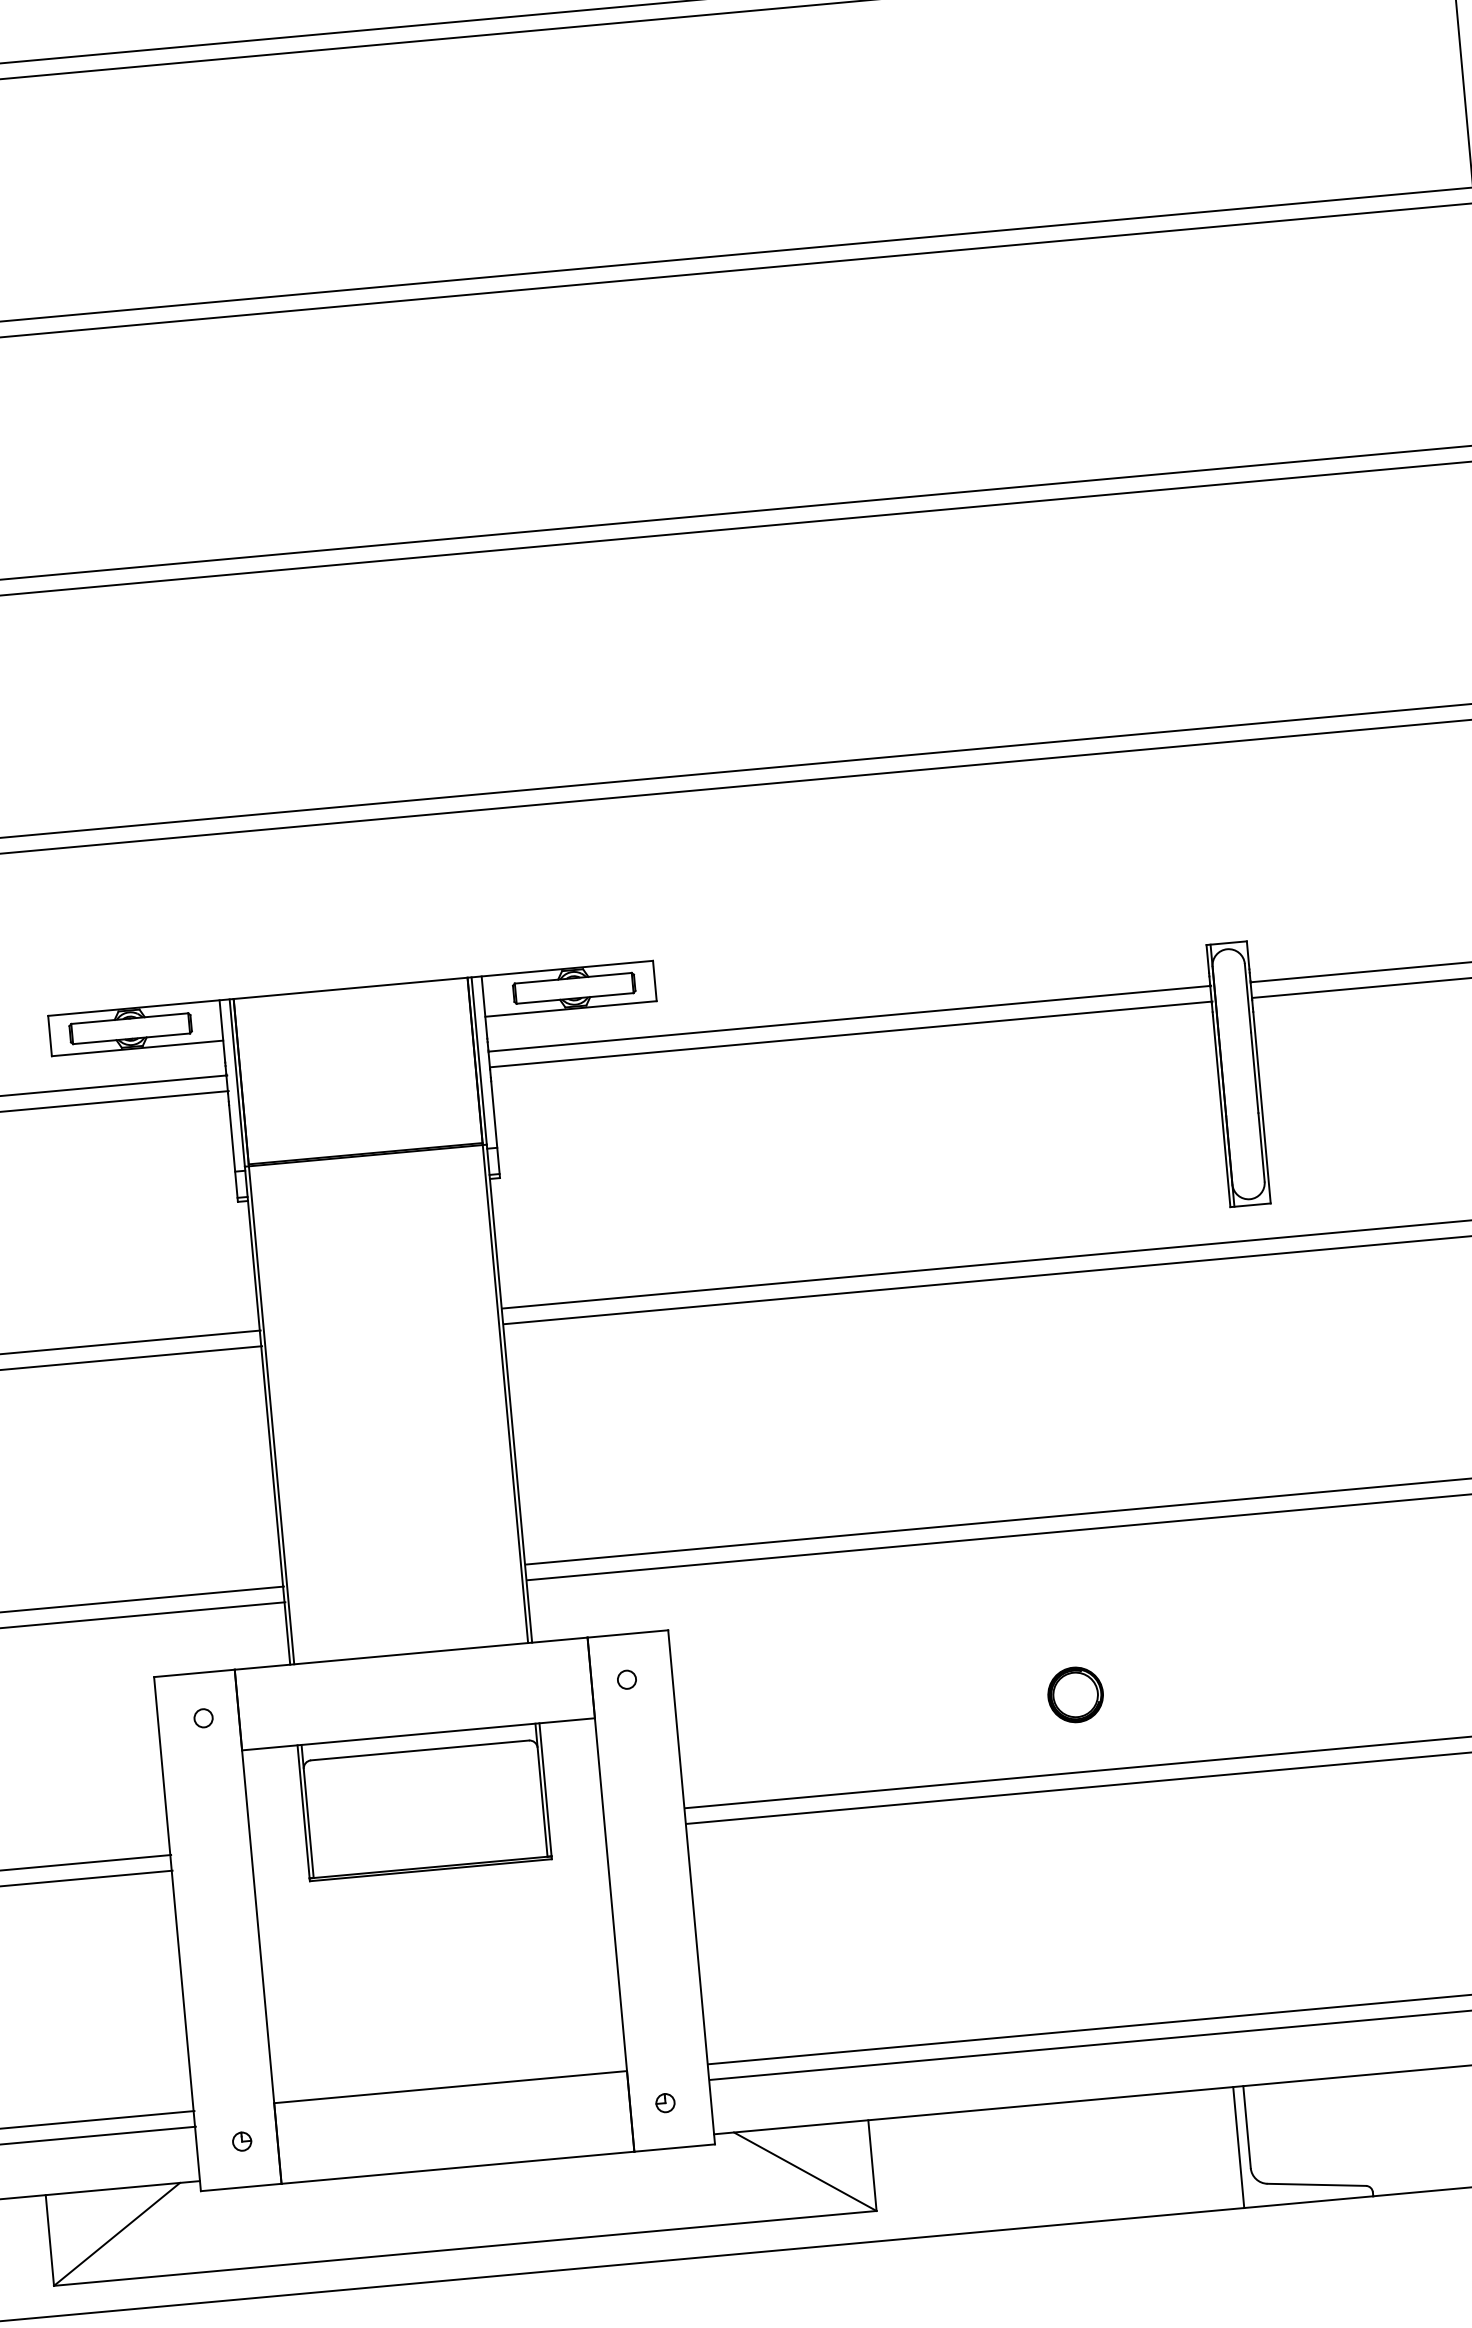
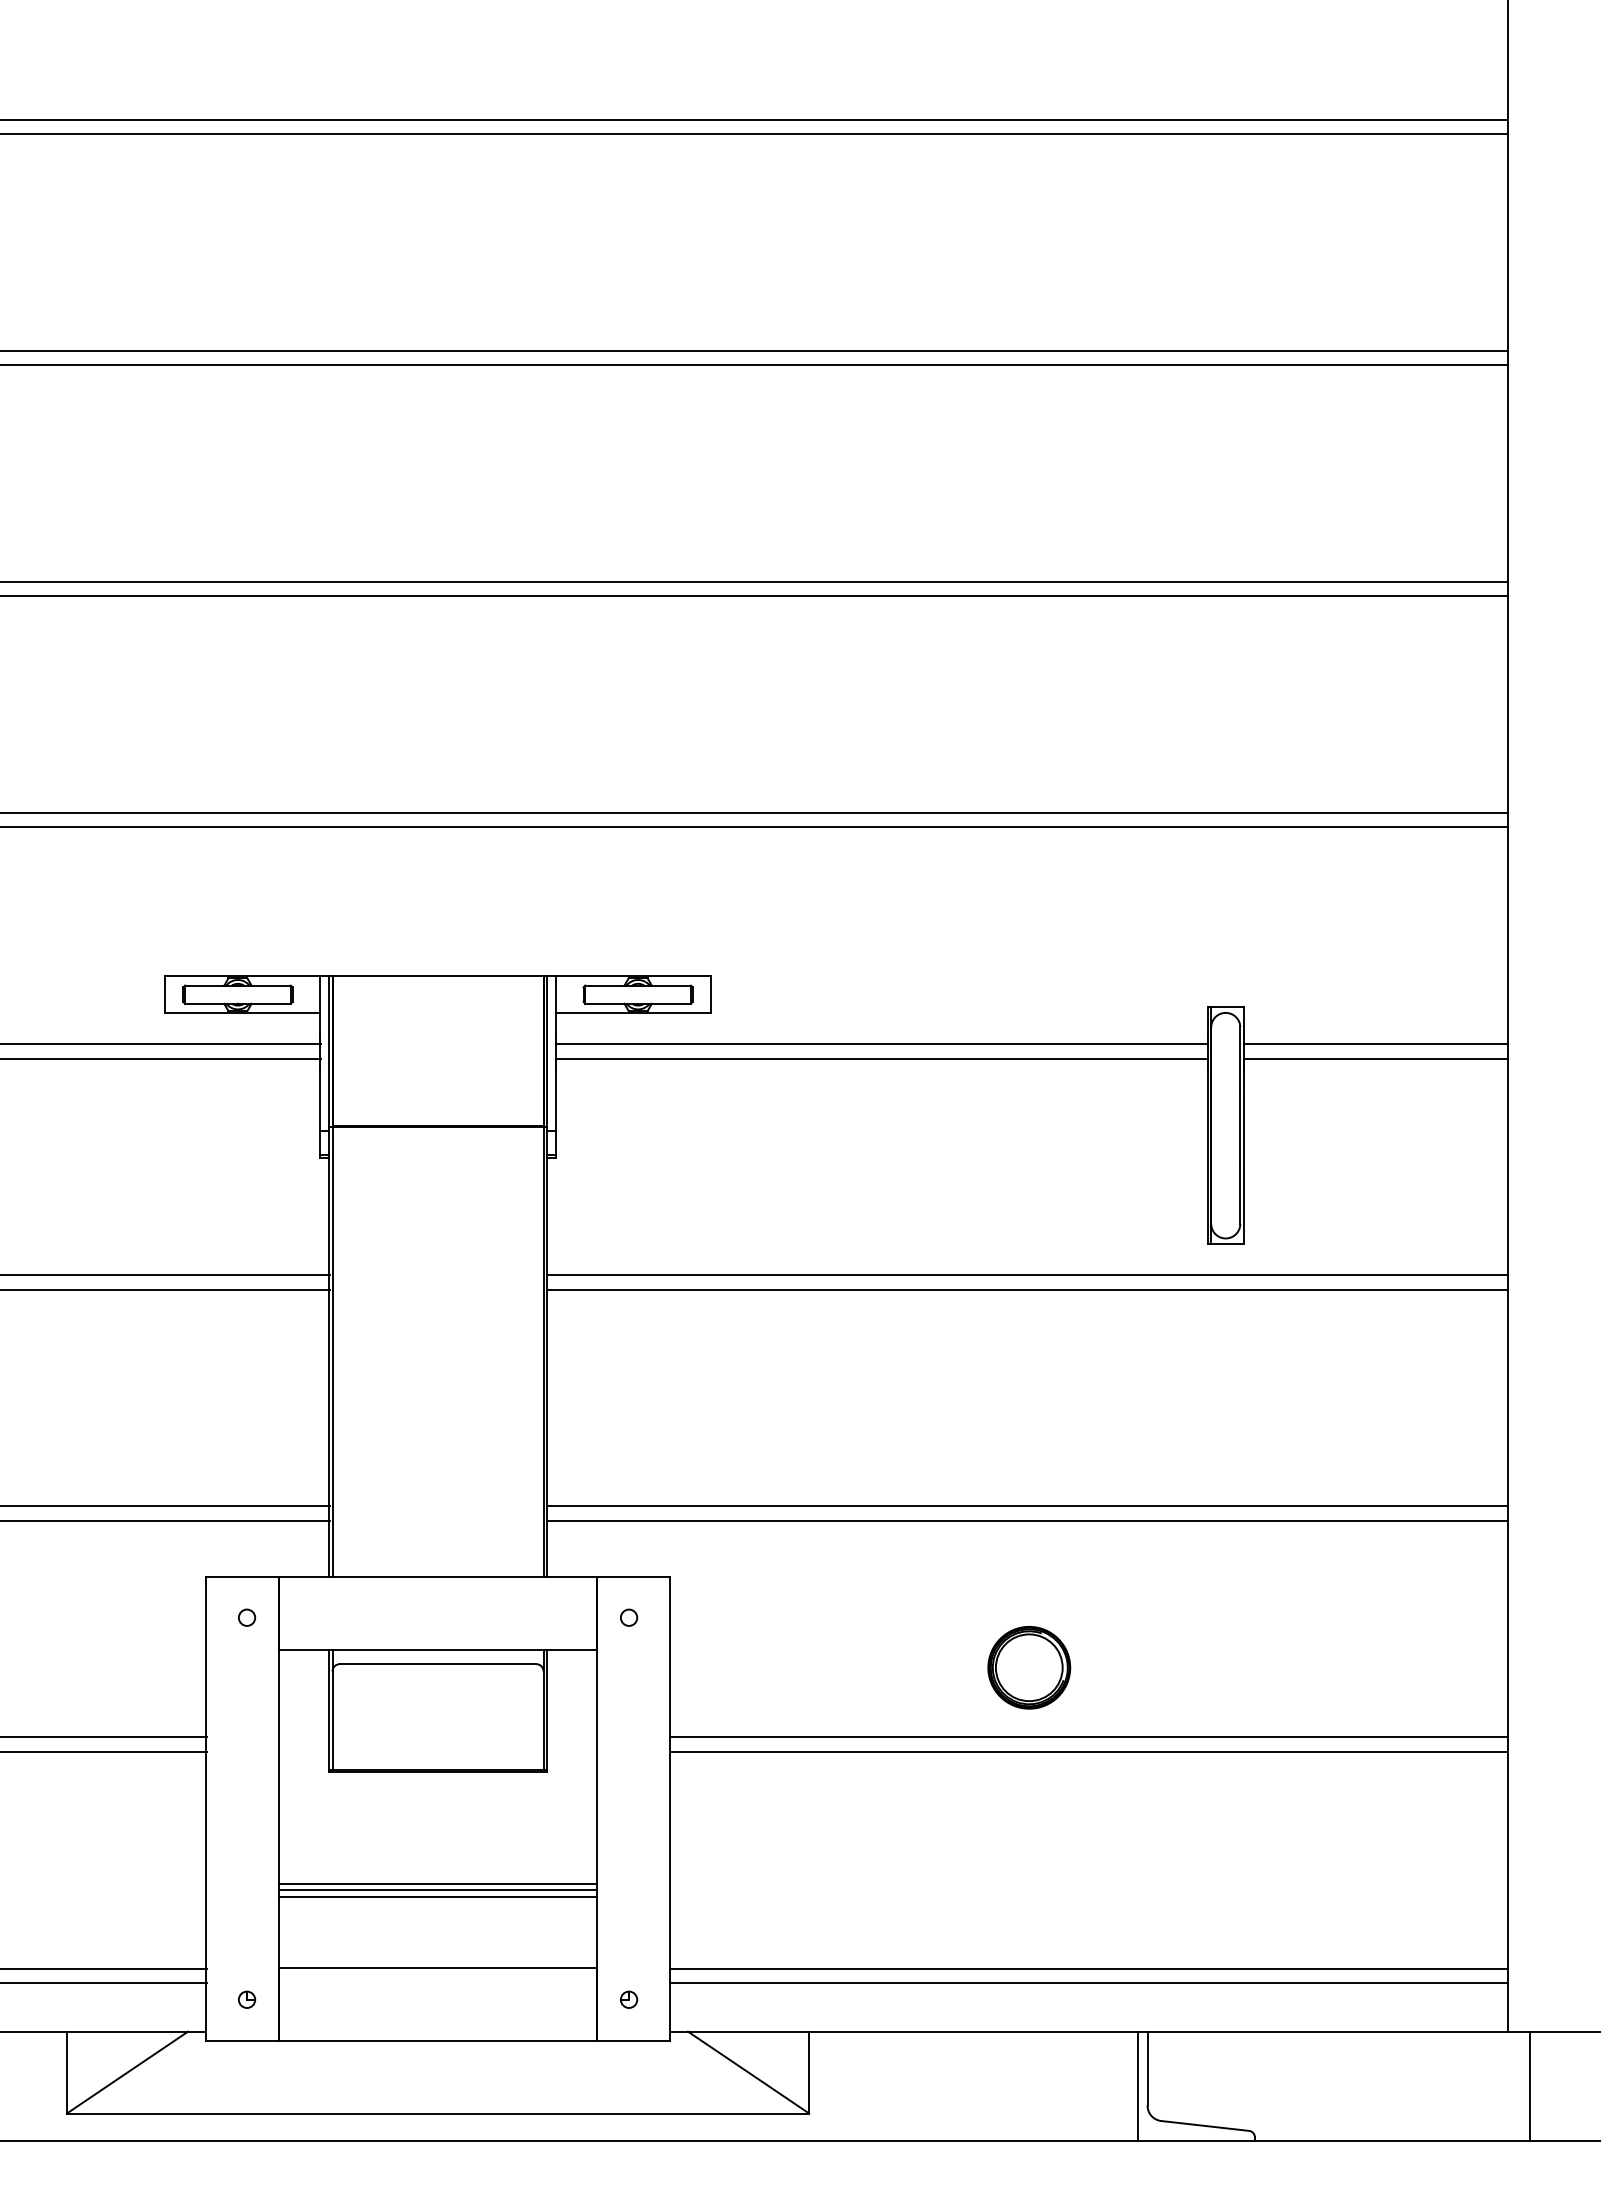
part: (1075, 1694) -> (1029, 1667), size x1.67
line: (441, 1994) -> (437, 1884), added
line: (442, 2000) -> (437, 1889), added
line: (442, 2009) -> (437, 1897), added

